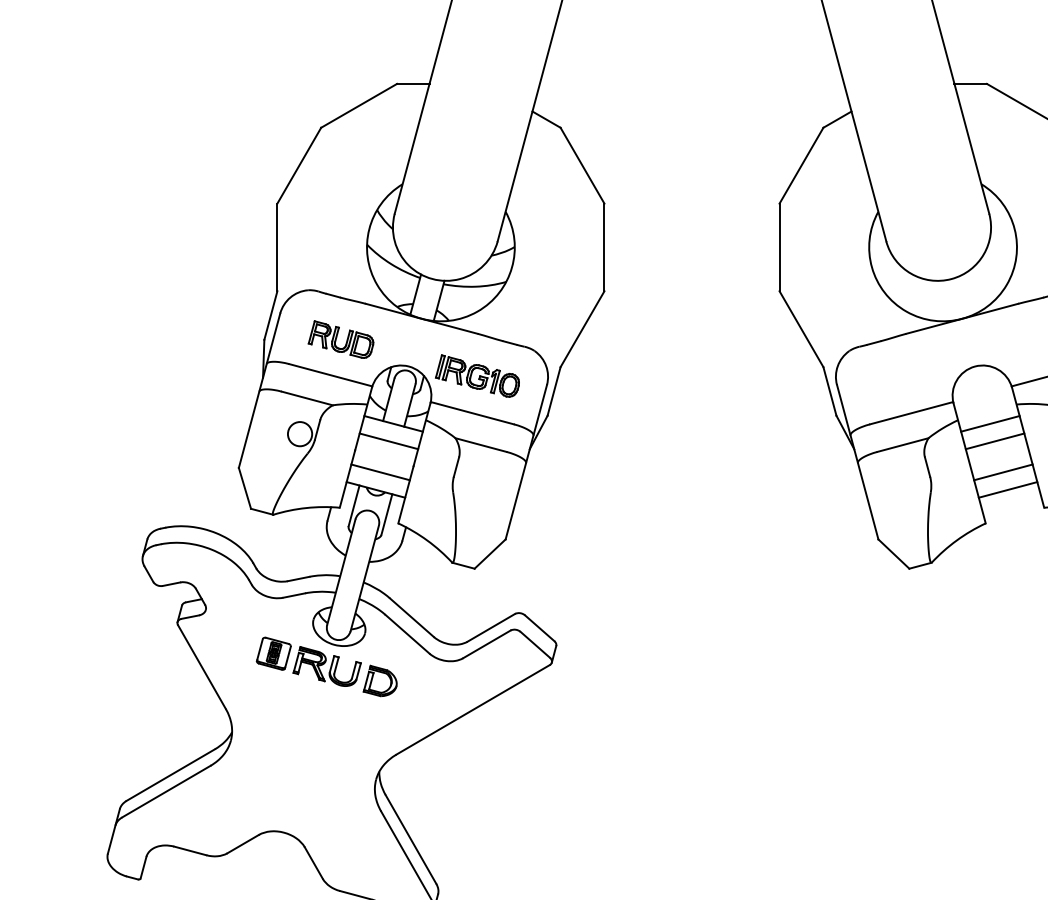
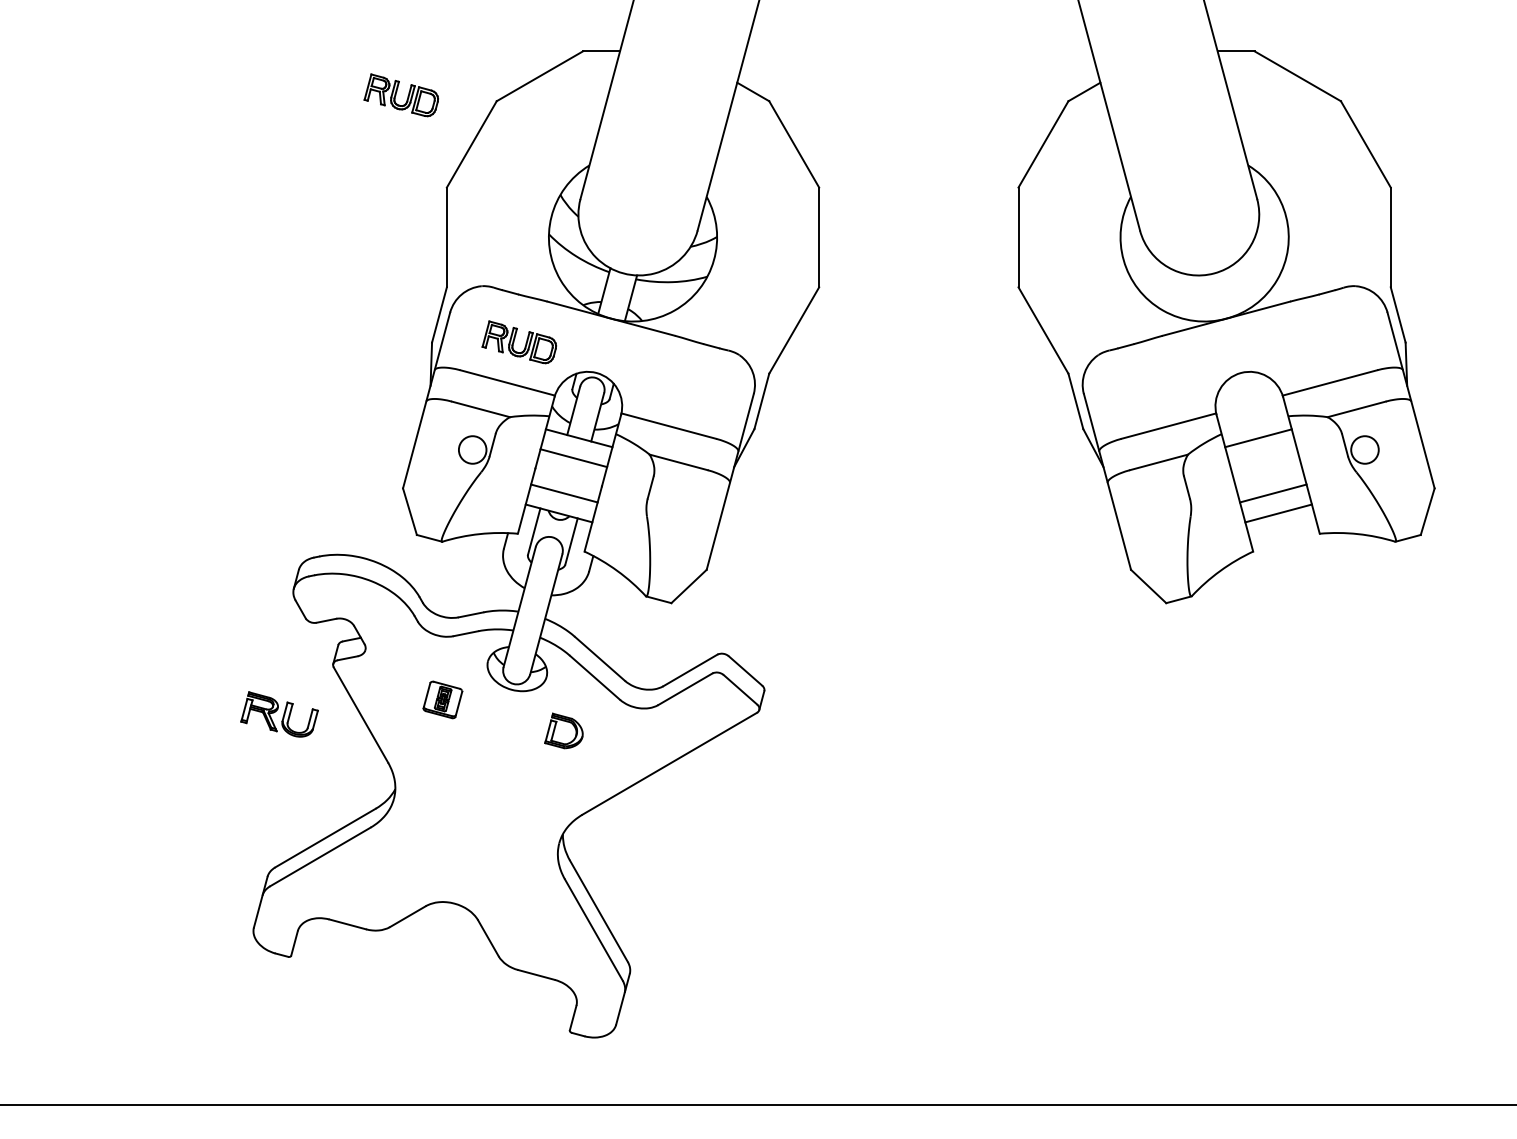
part: (236, 122) -> (400, 95), added
part: (477, 375) -> (674, 383), removed
line: (994, 441) -> (1263, 458), removed
part: (327, 666) -> (279, 714), moved

